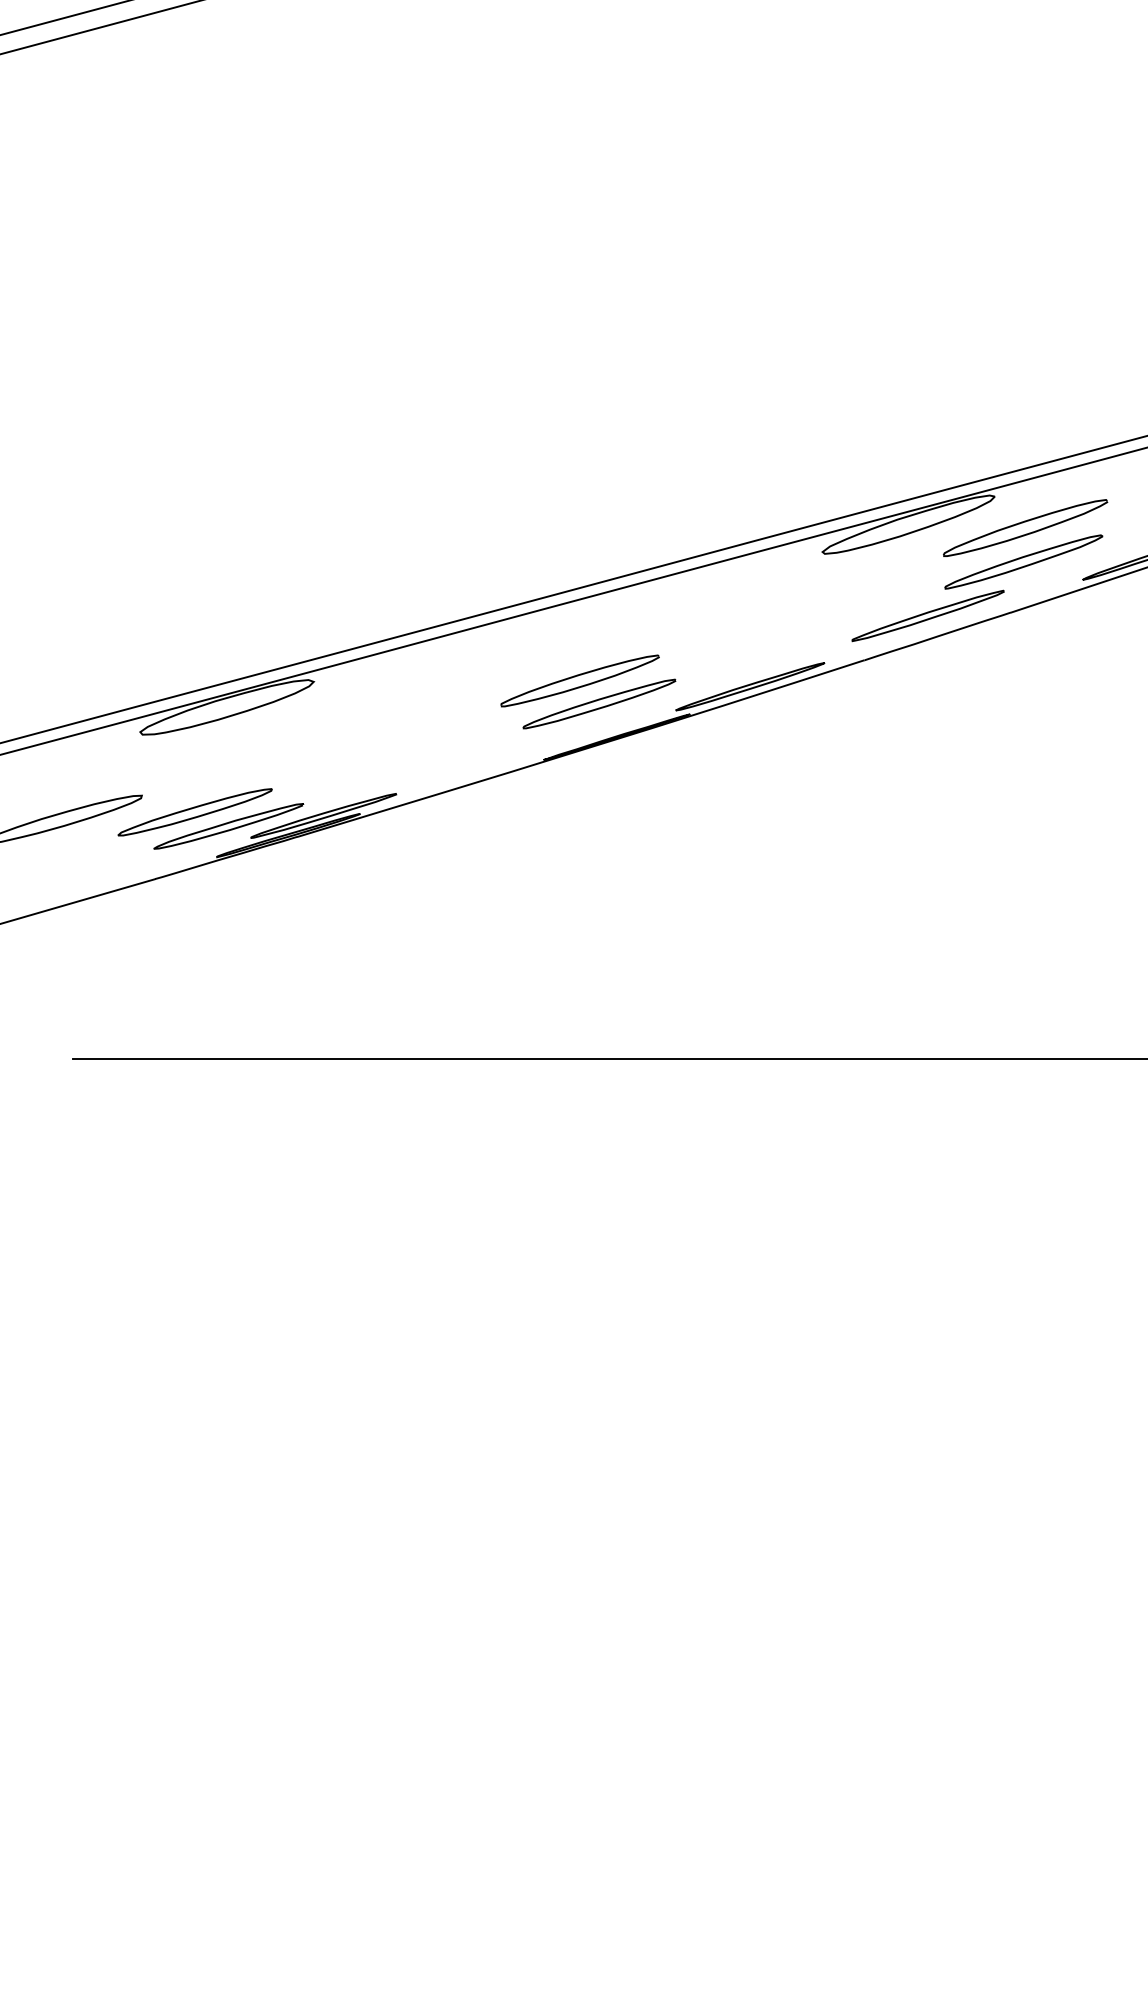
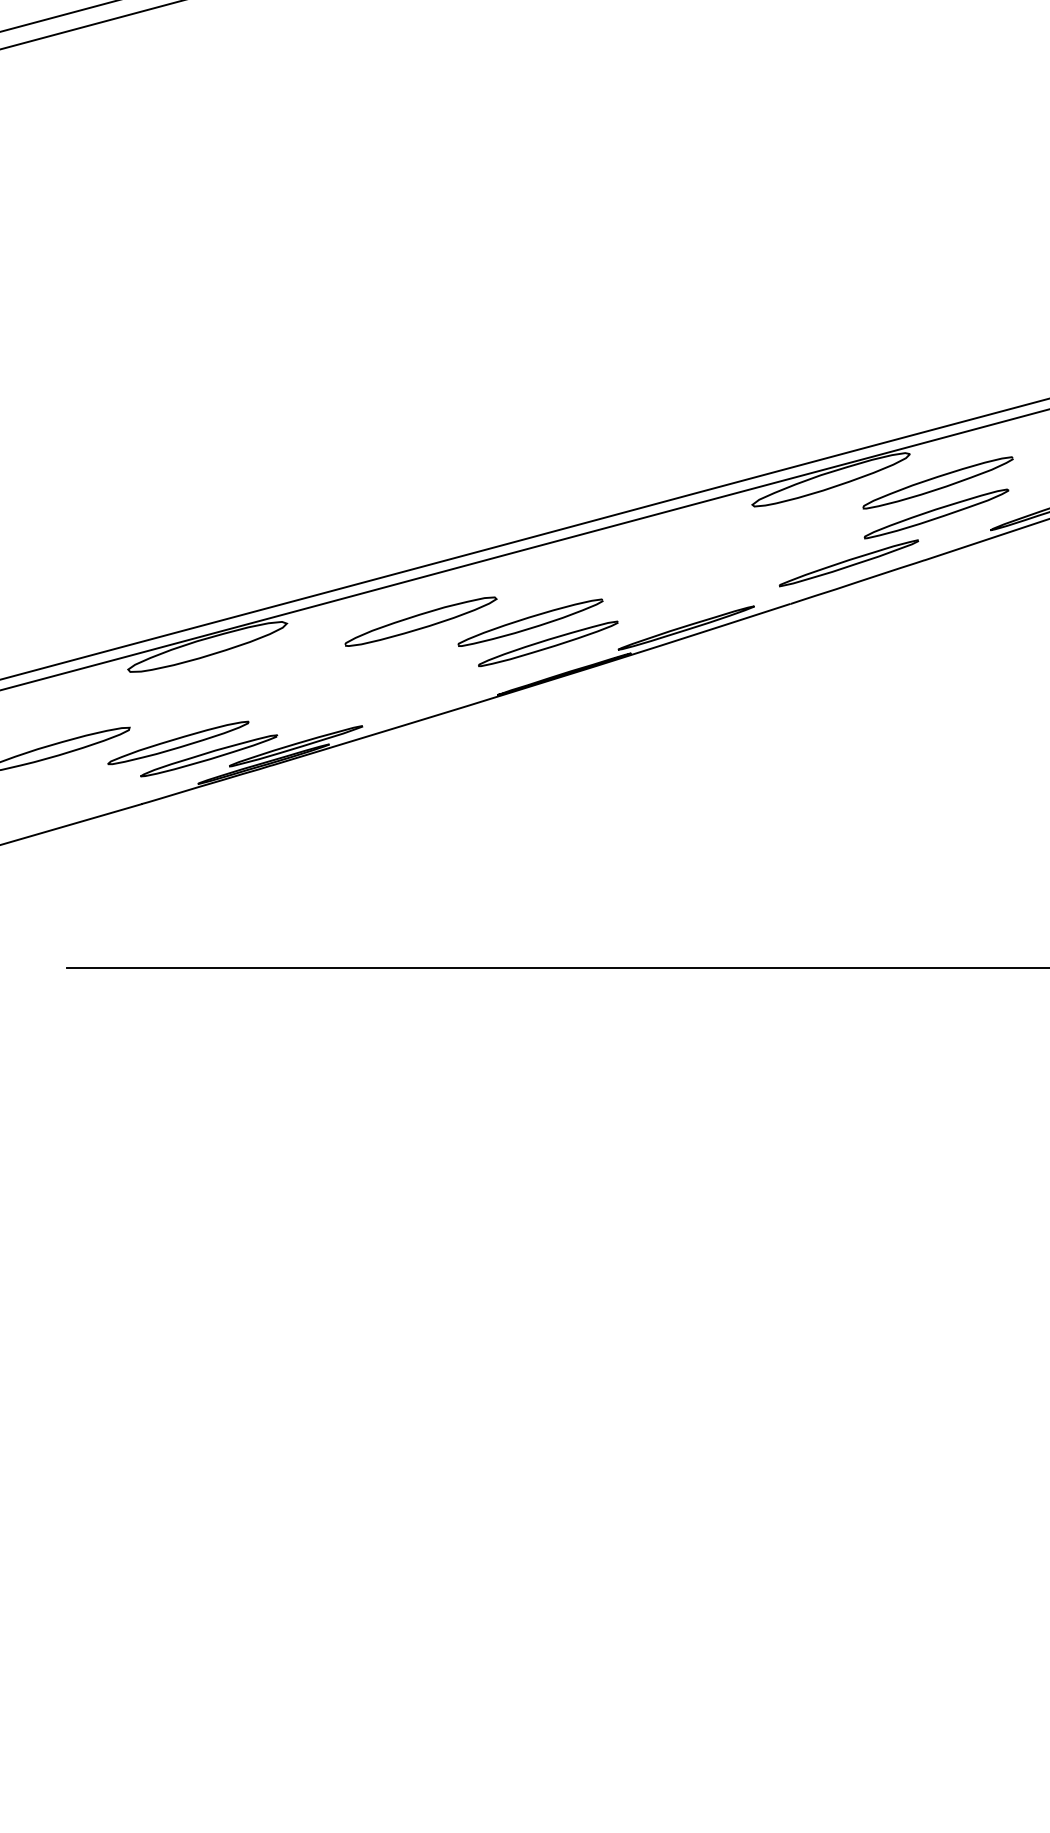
curve: (458, 673) -> (419, 615), added

